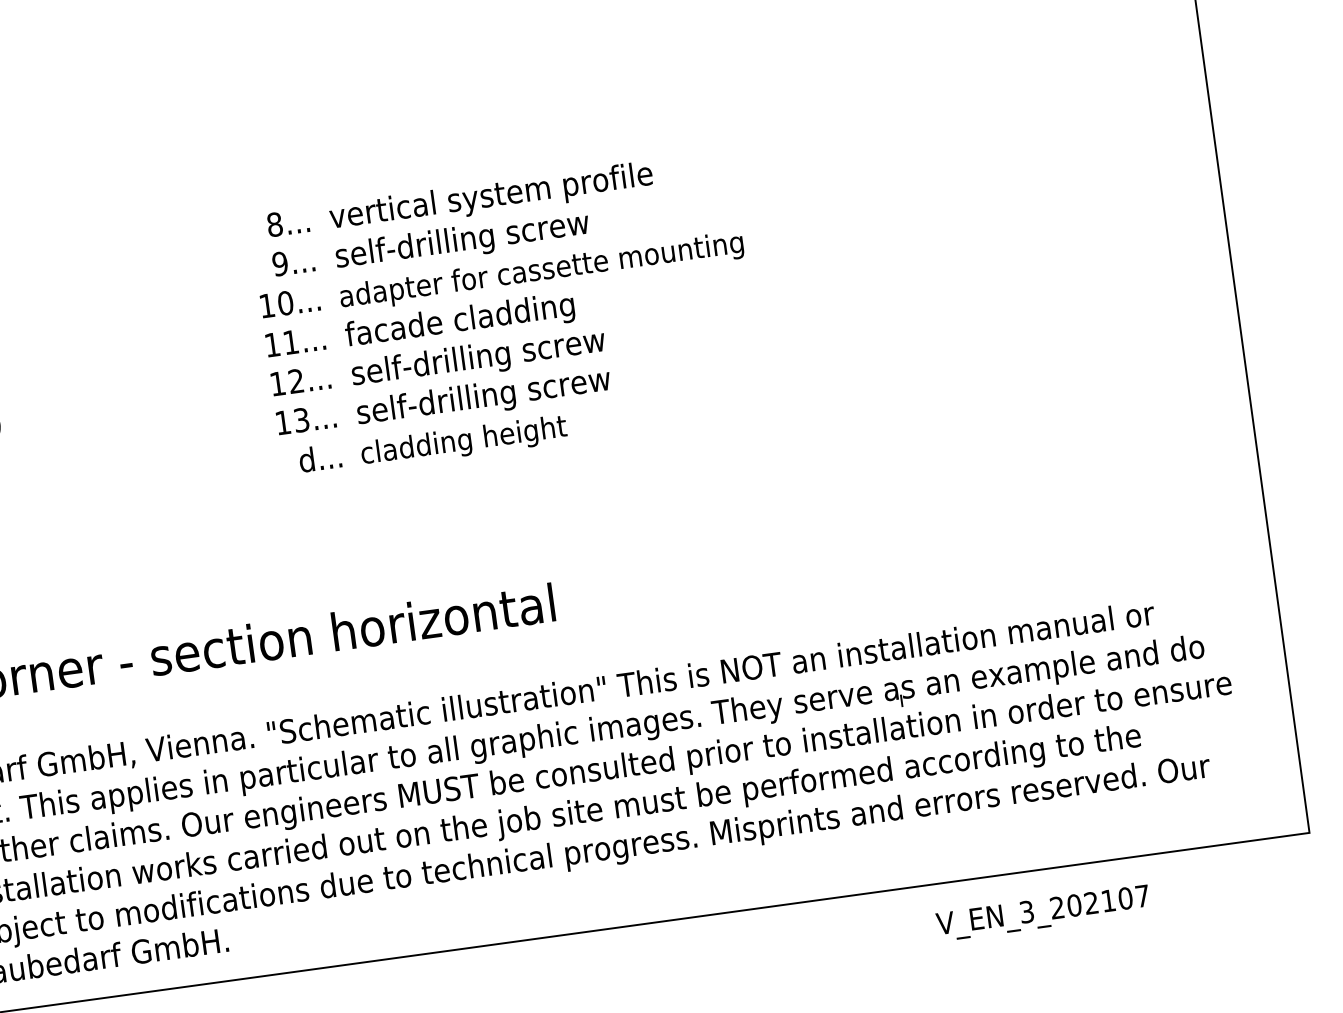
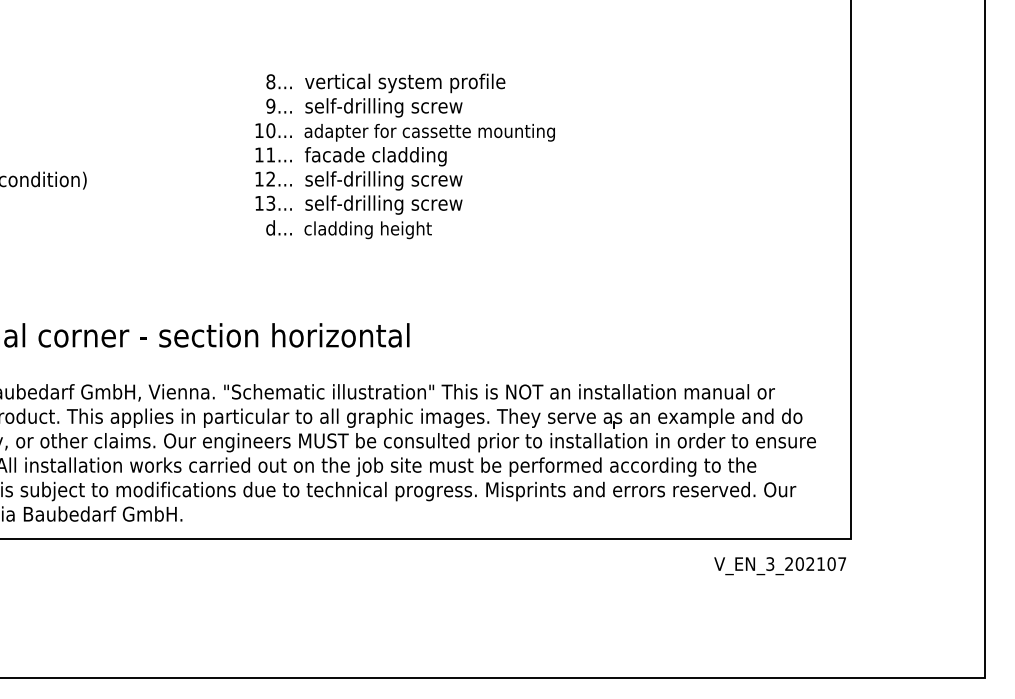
text: (1042, 913) -> (779, 566), moved

